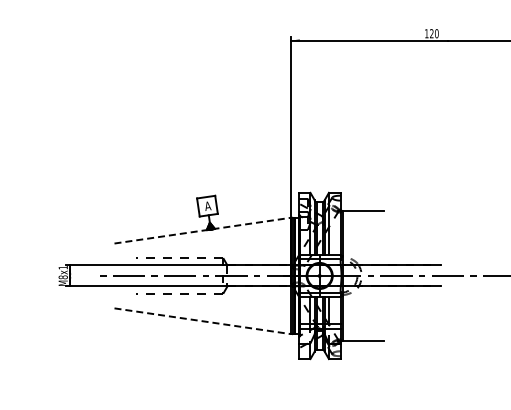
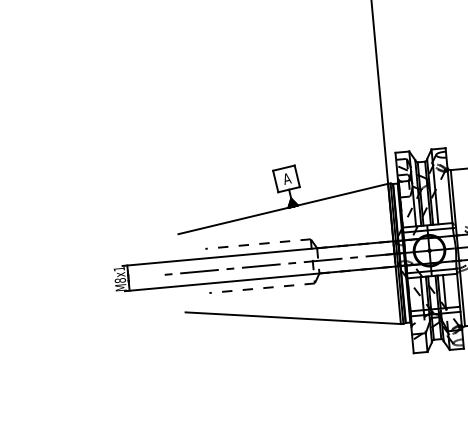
line: (203, 230) -> (284, 208), dashed -> solid
line: (203, 321) -> (294, 318), dashed -> solid

